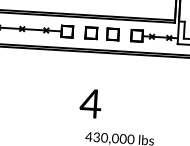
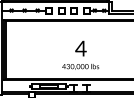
text: (89, 103) -> (80, 48), moved

